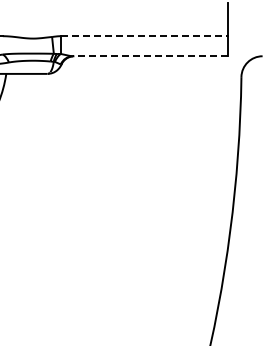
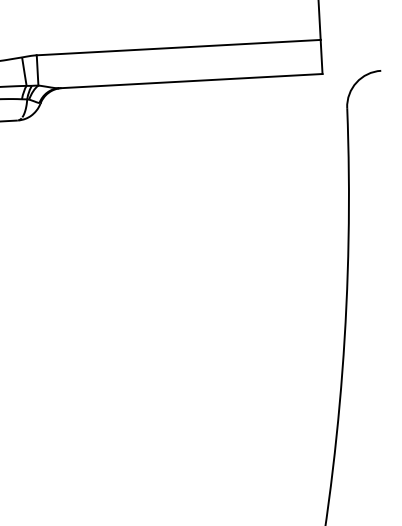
line: (144, 36) -> (178, 48), dashed -> solid
line: (150, 56) -> (190, 81), dashed -> solid

